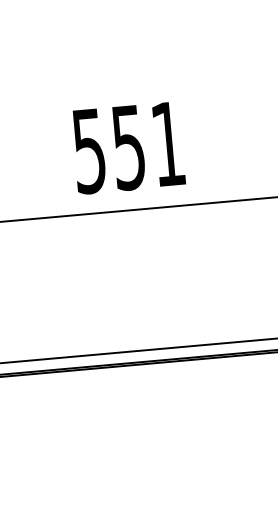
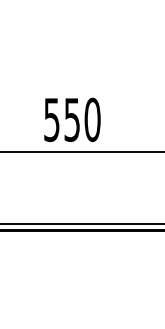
text: (168, 143) -> (92, 119), 551 -> 550

